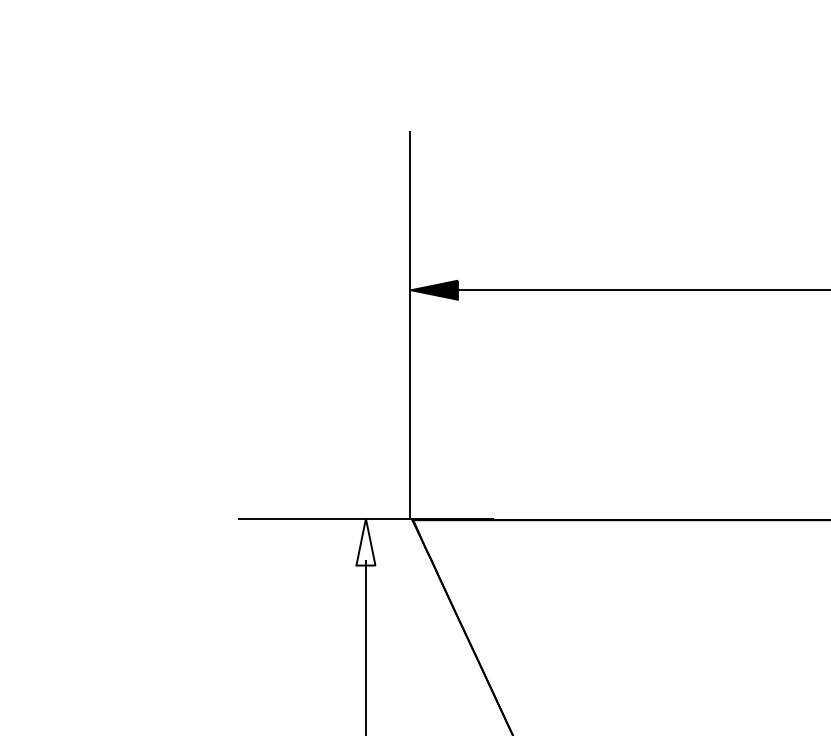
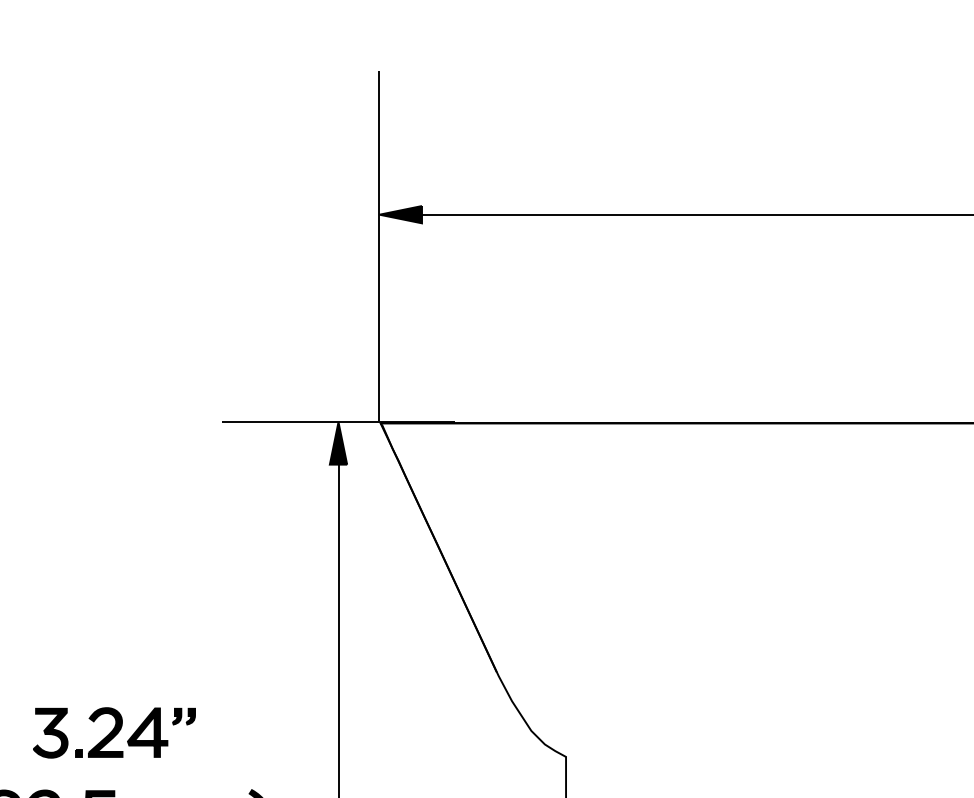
fill: (365, 542) -> (338, 443), added

